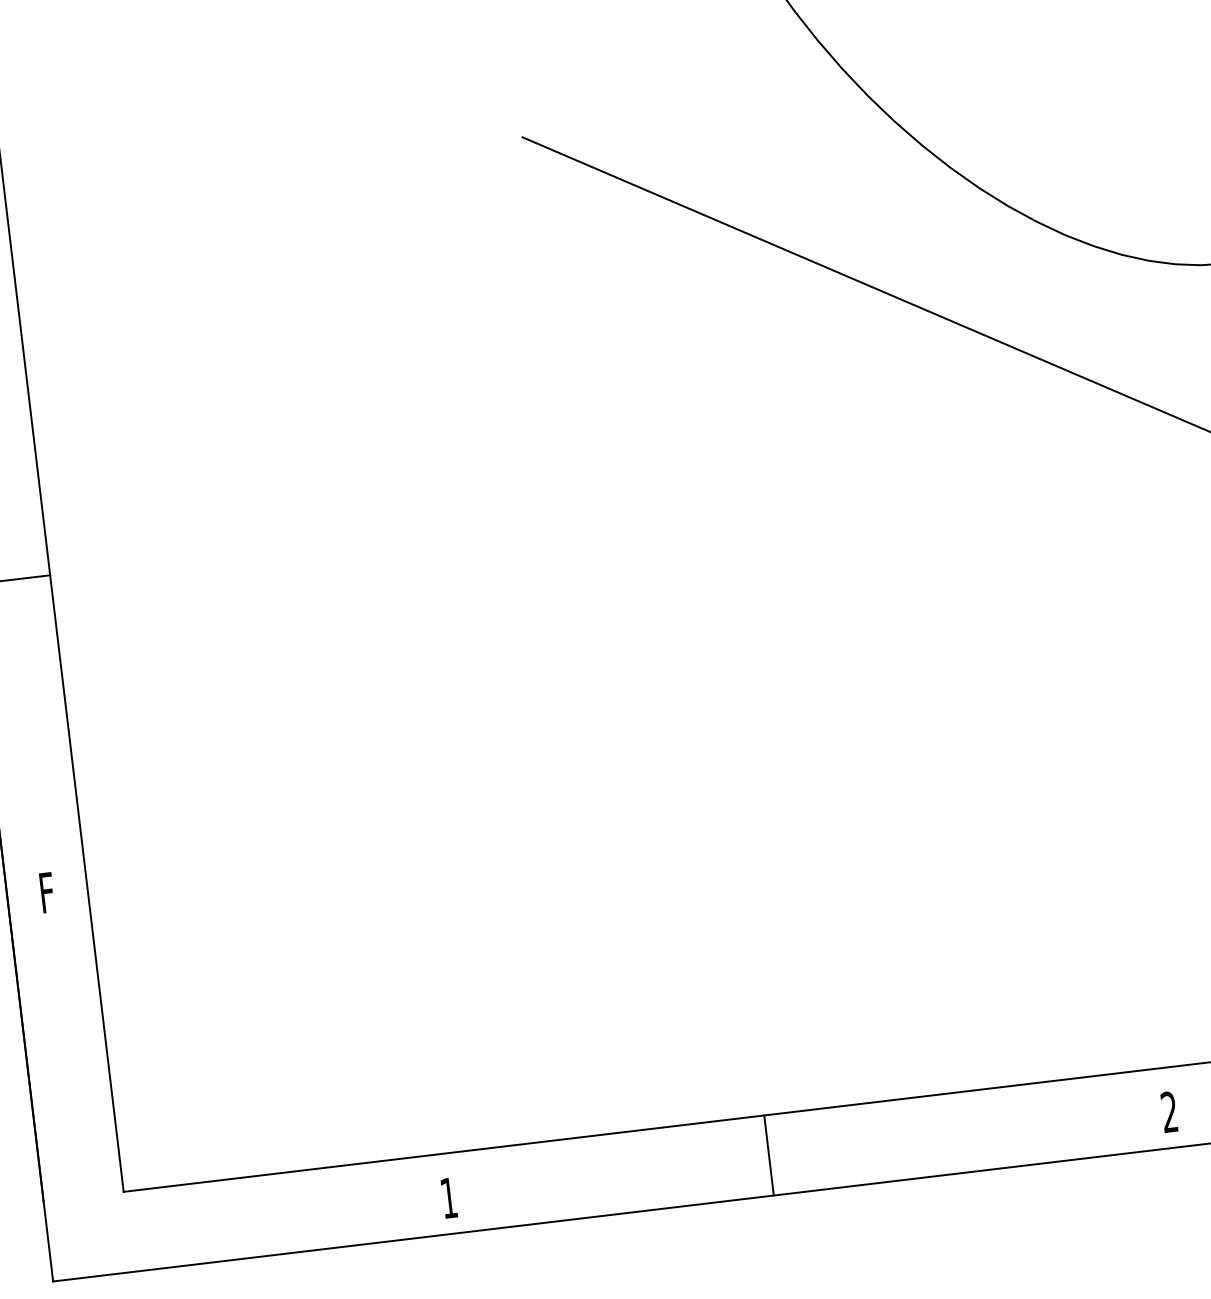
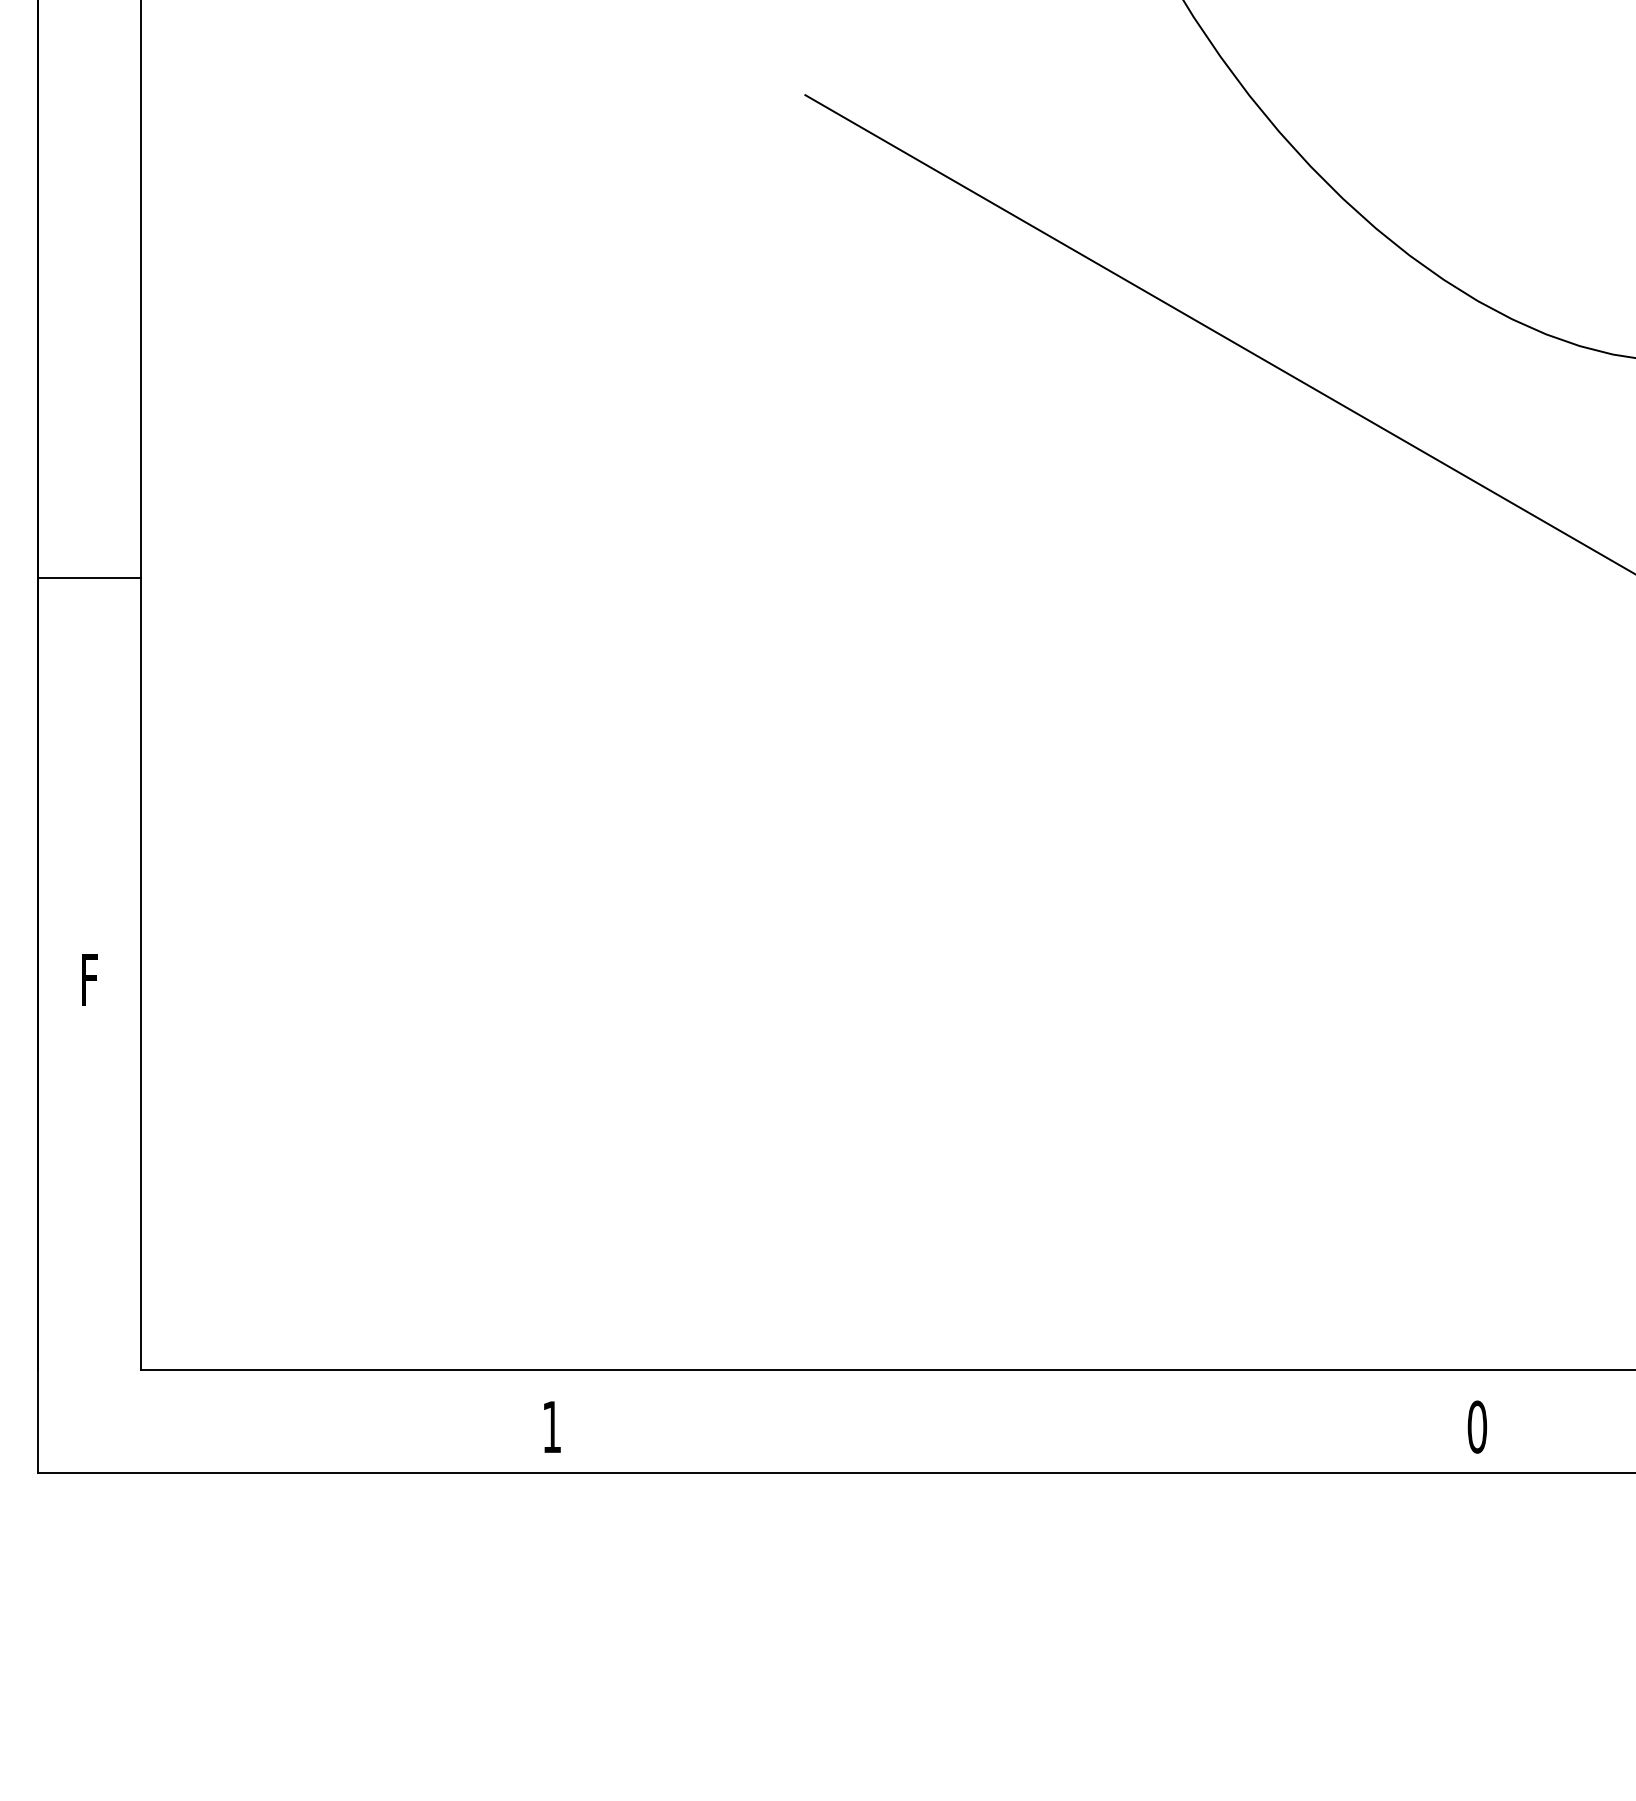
text: (1169, 1111) -> (1477, 1426), 2 -> 0
line: (768, 1155) -> (963, 1421), removed

